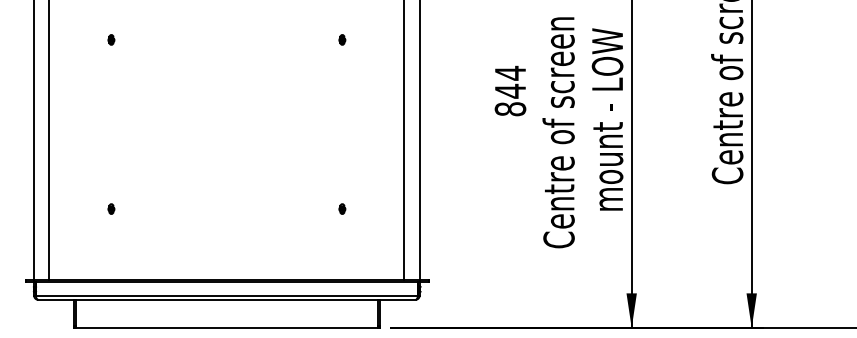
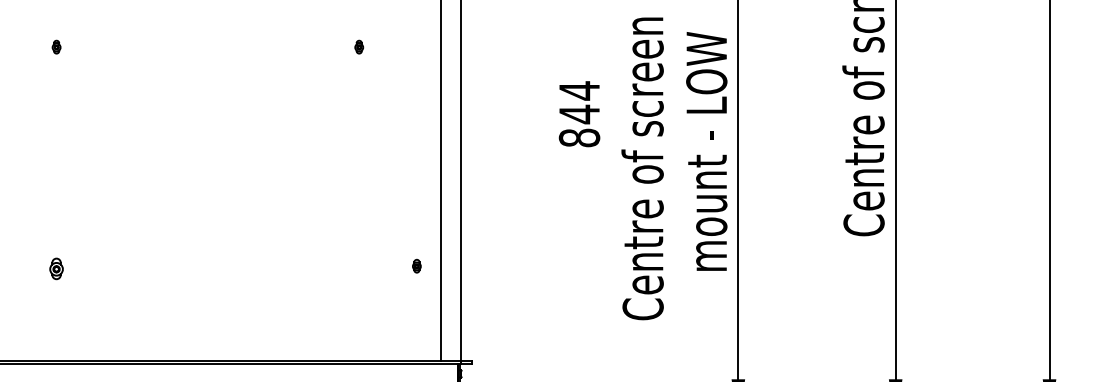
part: (111, 208) -> (56, 268), size x1.6
part: (342, 208) -> (417, 265), moved

